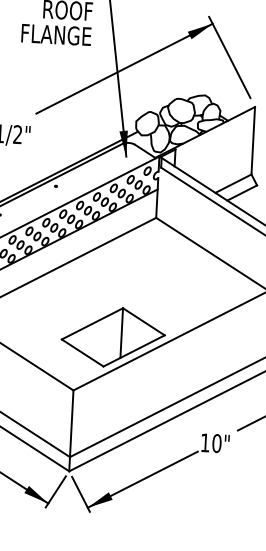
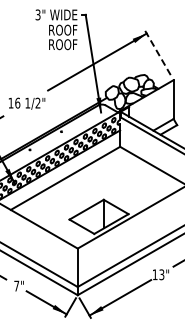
text: (56, 34) -> (57, 44), FLANGE -> ROOF
line: (229, 55) -> (157, 51), solid -> dashed
text: (216, 442) -> (161, 274), 10" -> 13"

